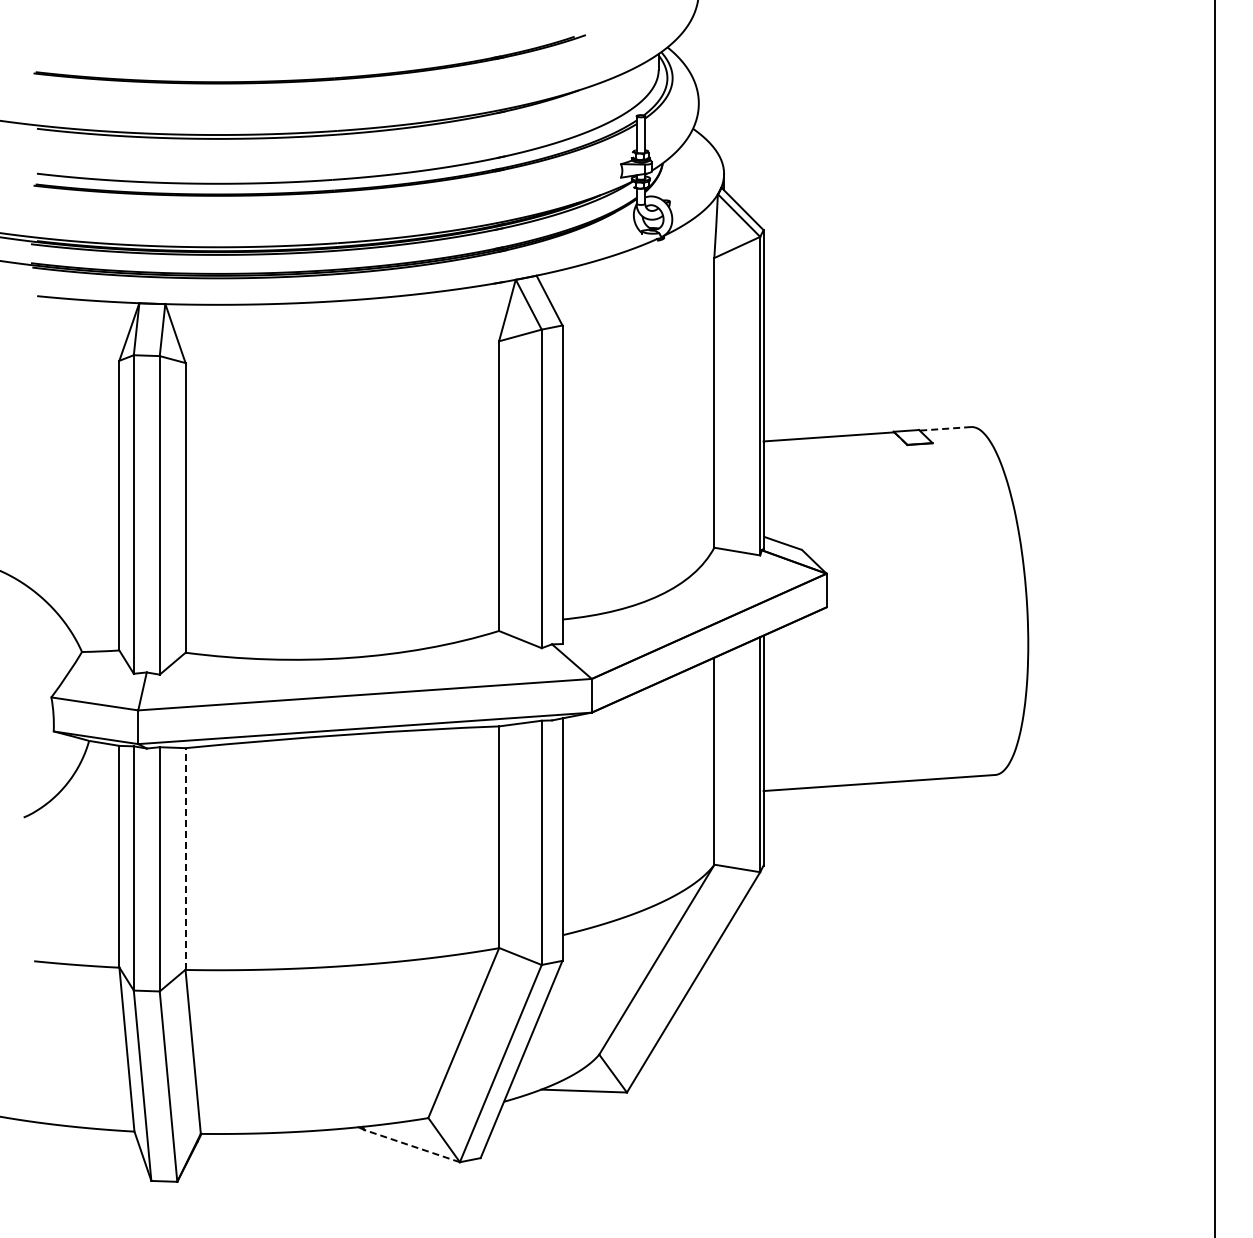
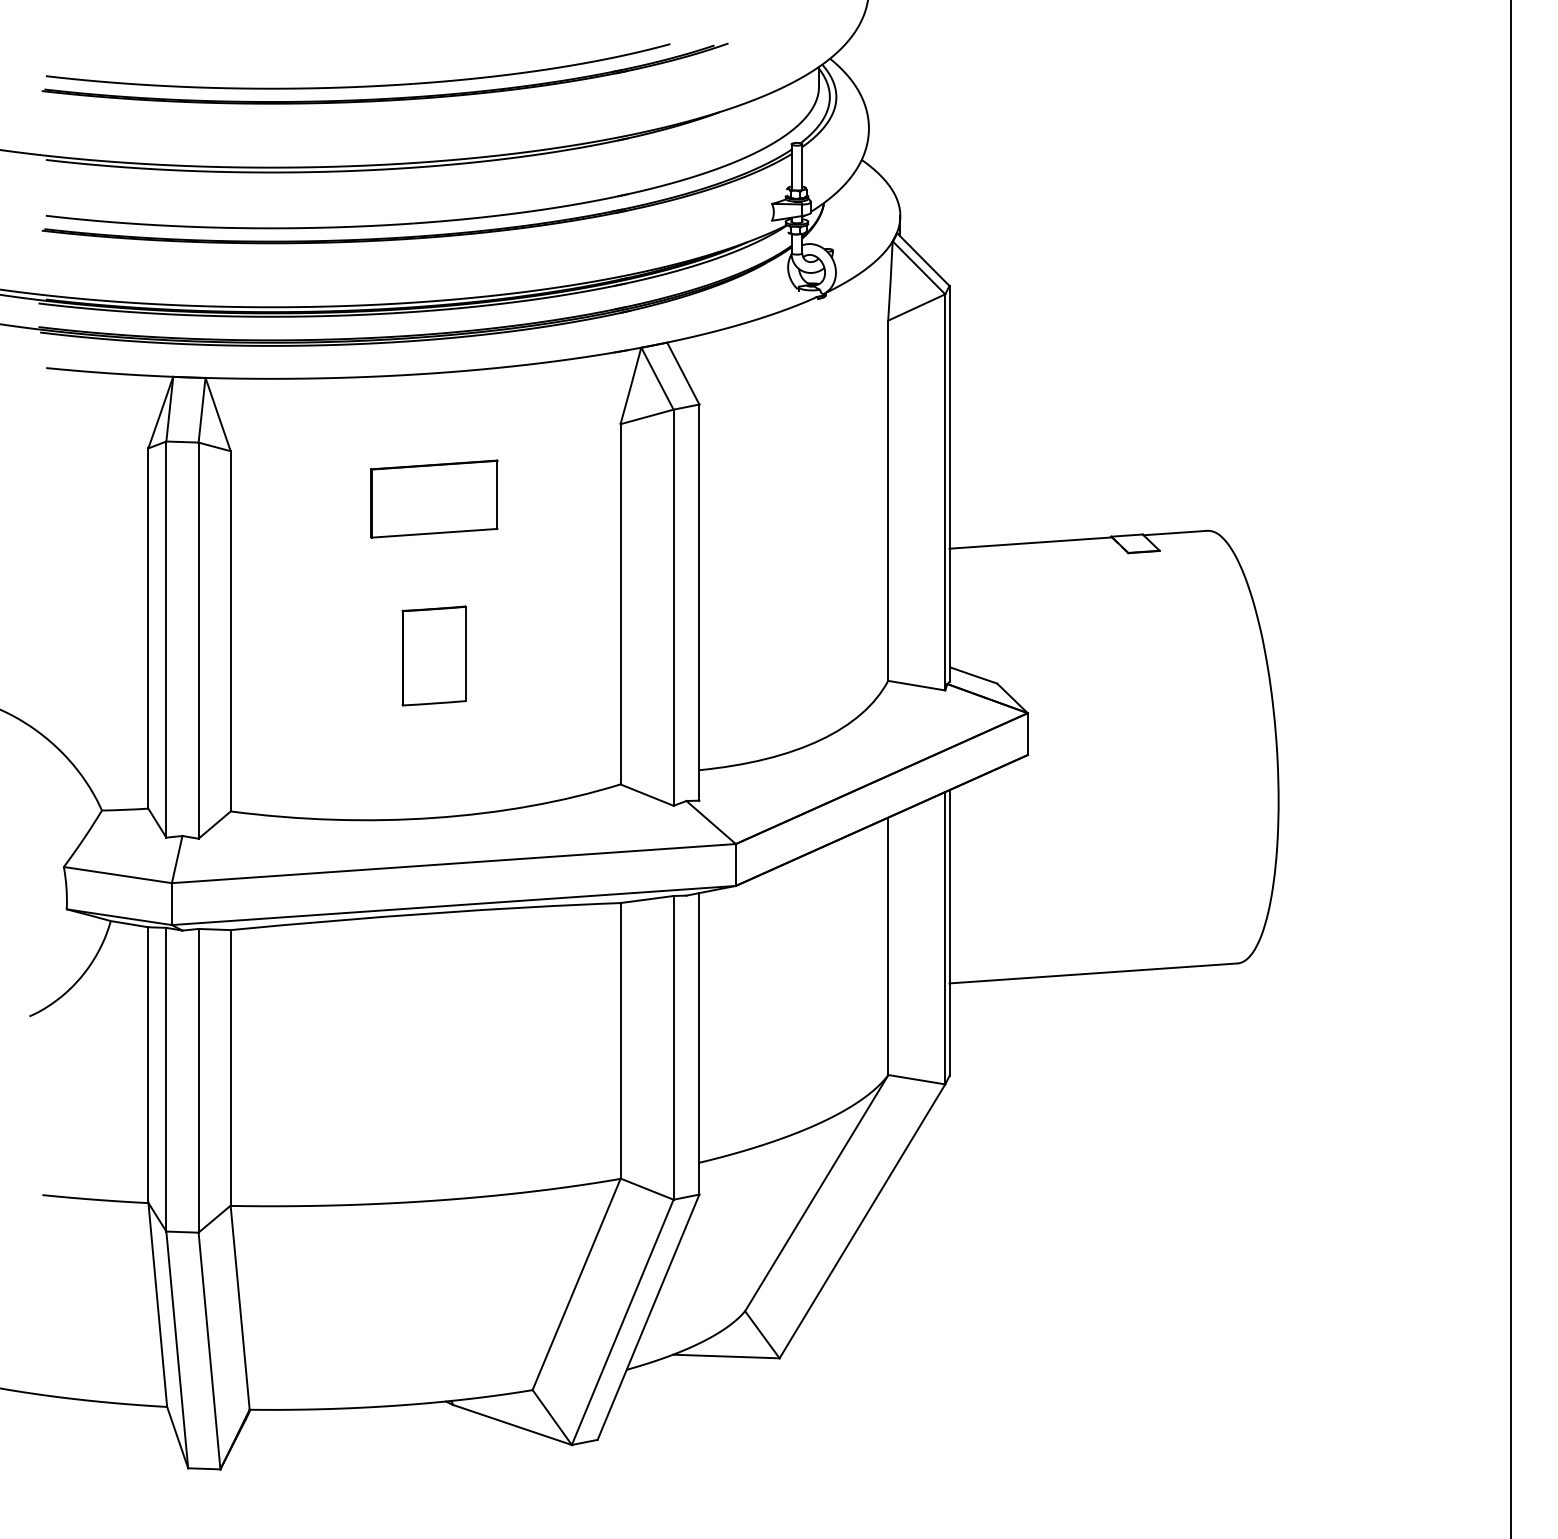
part: (288, 69) -> (358, 86), added
part: (349, 401) -> (434, 499), added
line: (945, 428) -> (1175, 532), dashed -> solid
part: (348, 527) -> (433, 655), added
line: (185, 858) -> (230, 1067), dashed -> solid
line: (411, 1145) -> (511, 1424), dashed -> solid

